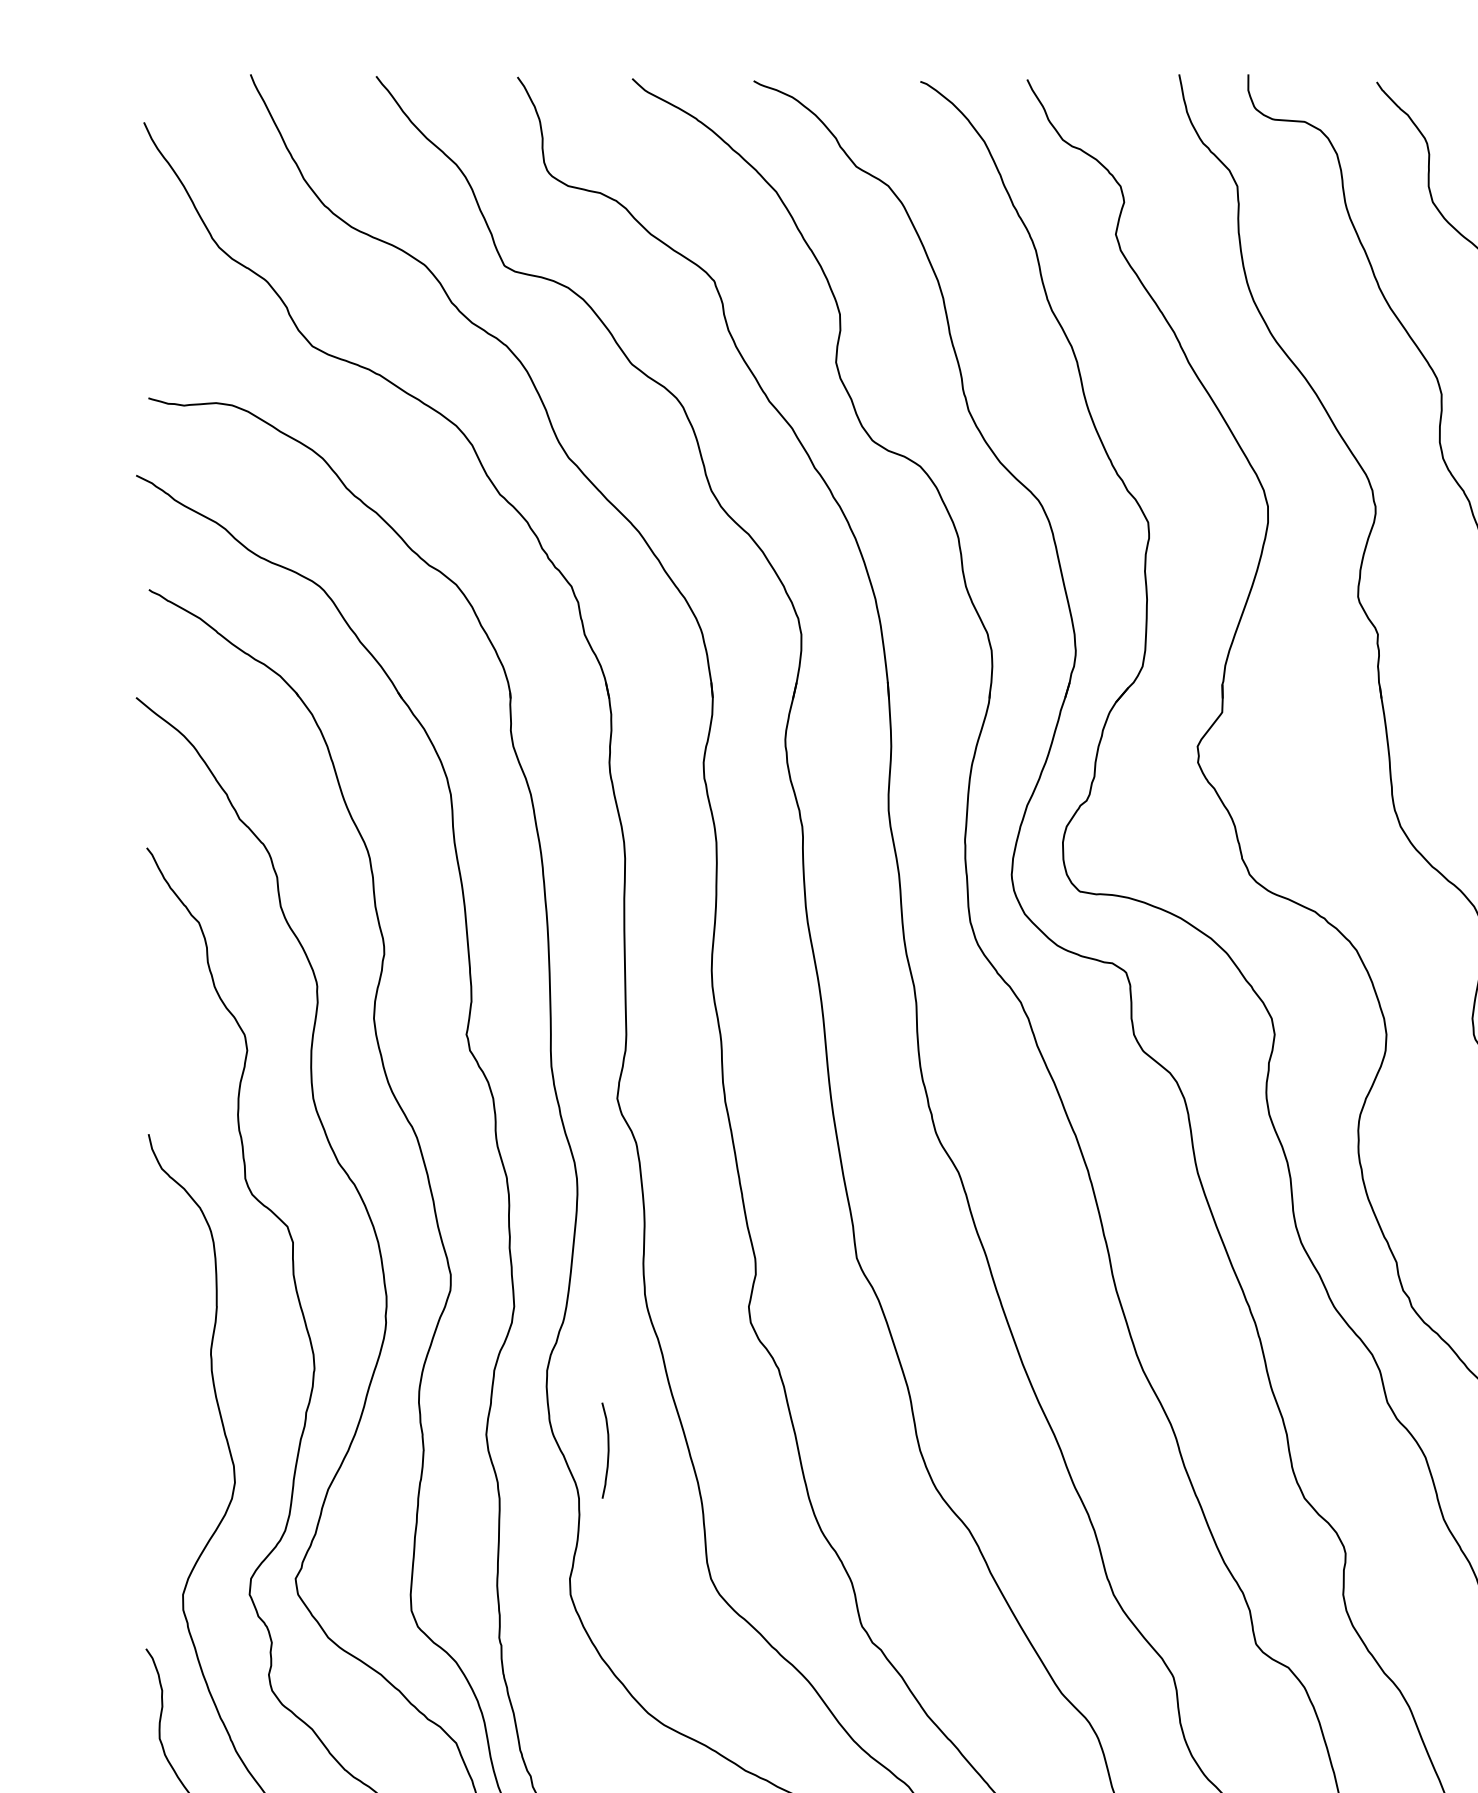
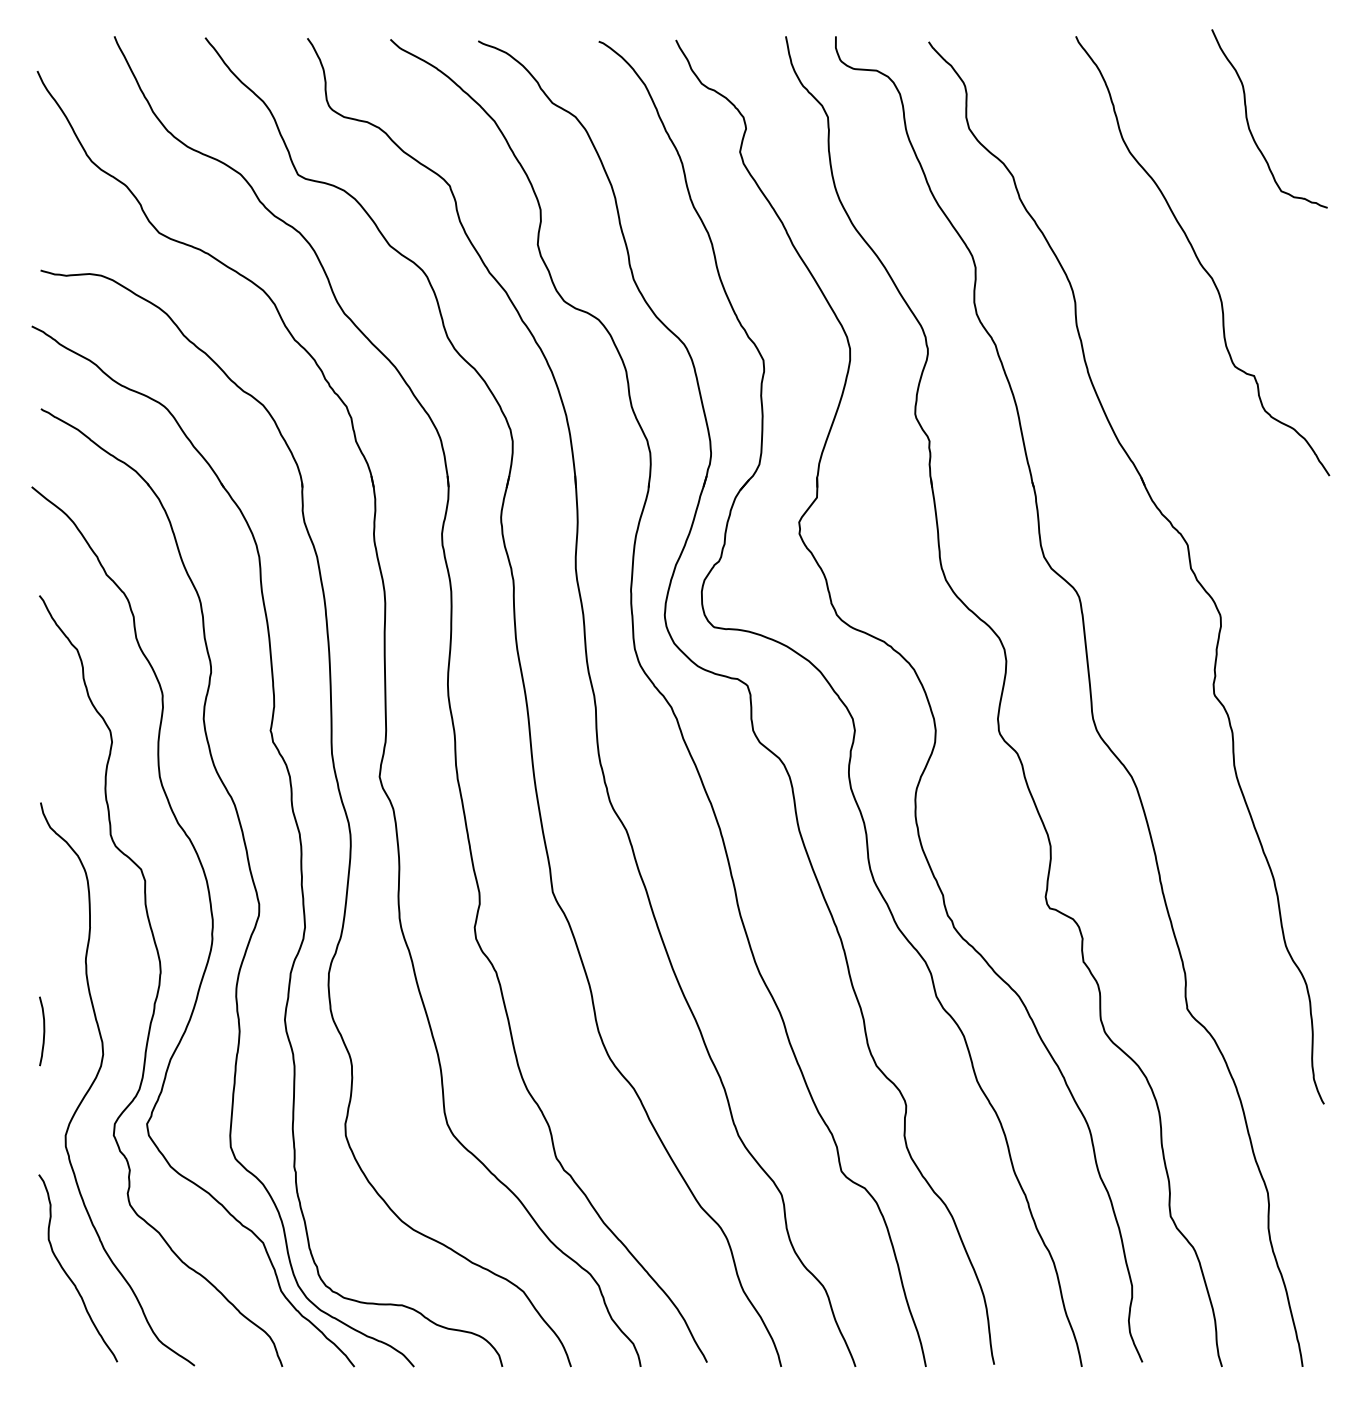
curve: (607, 1450) -> (43, 1031), moved

